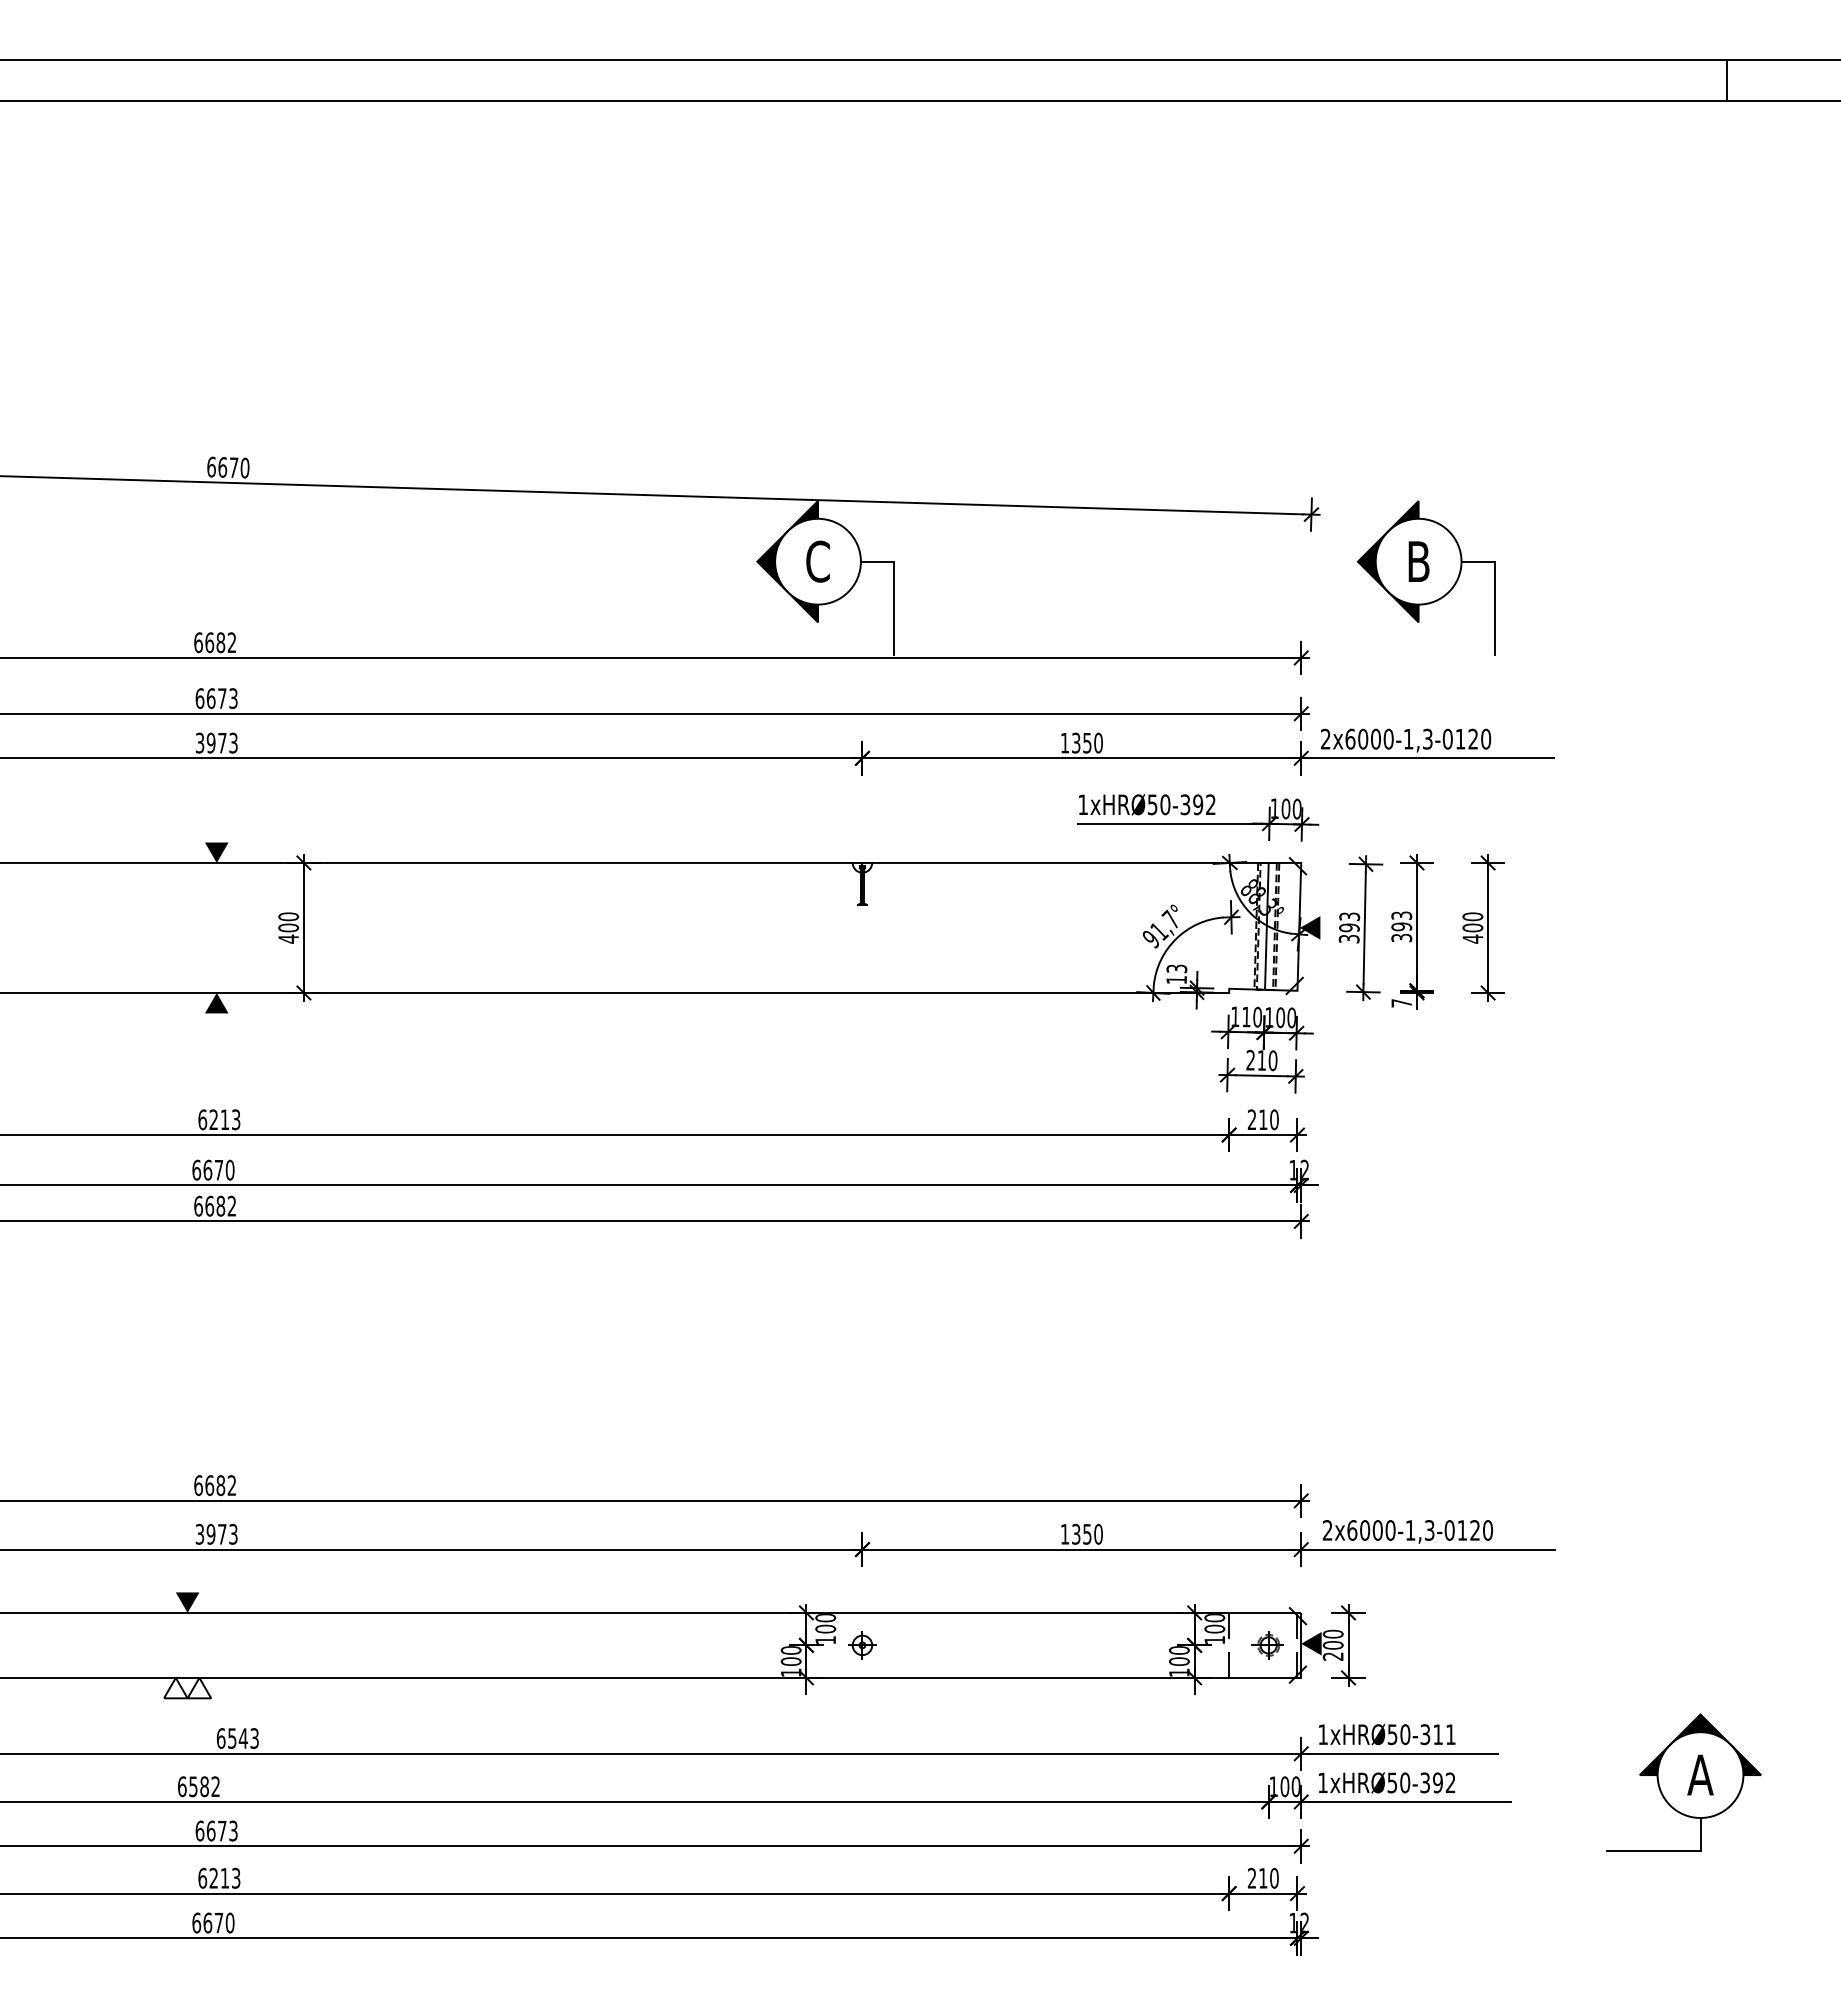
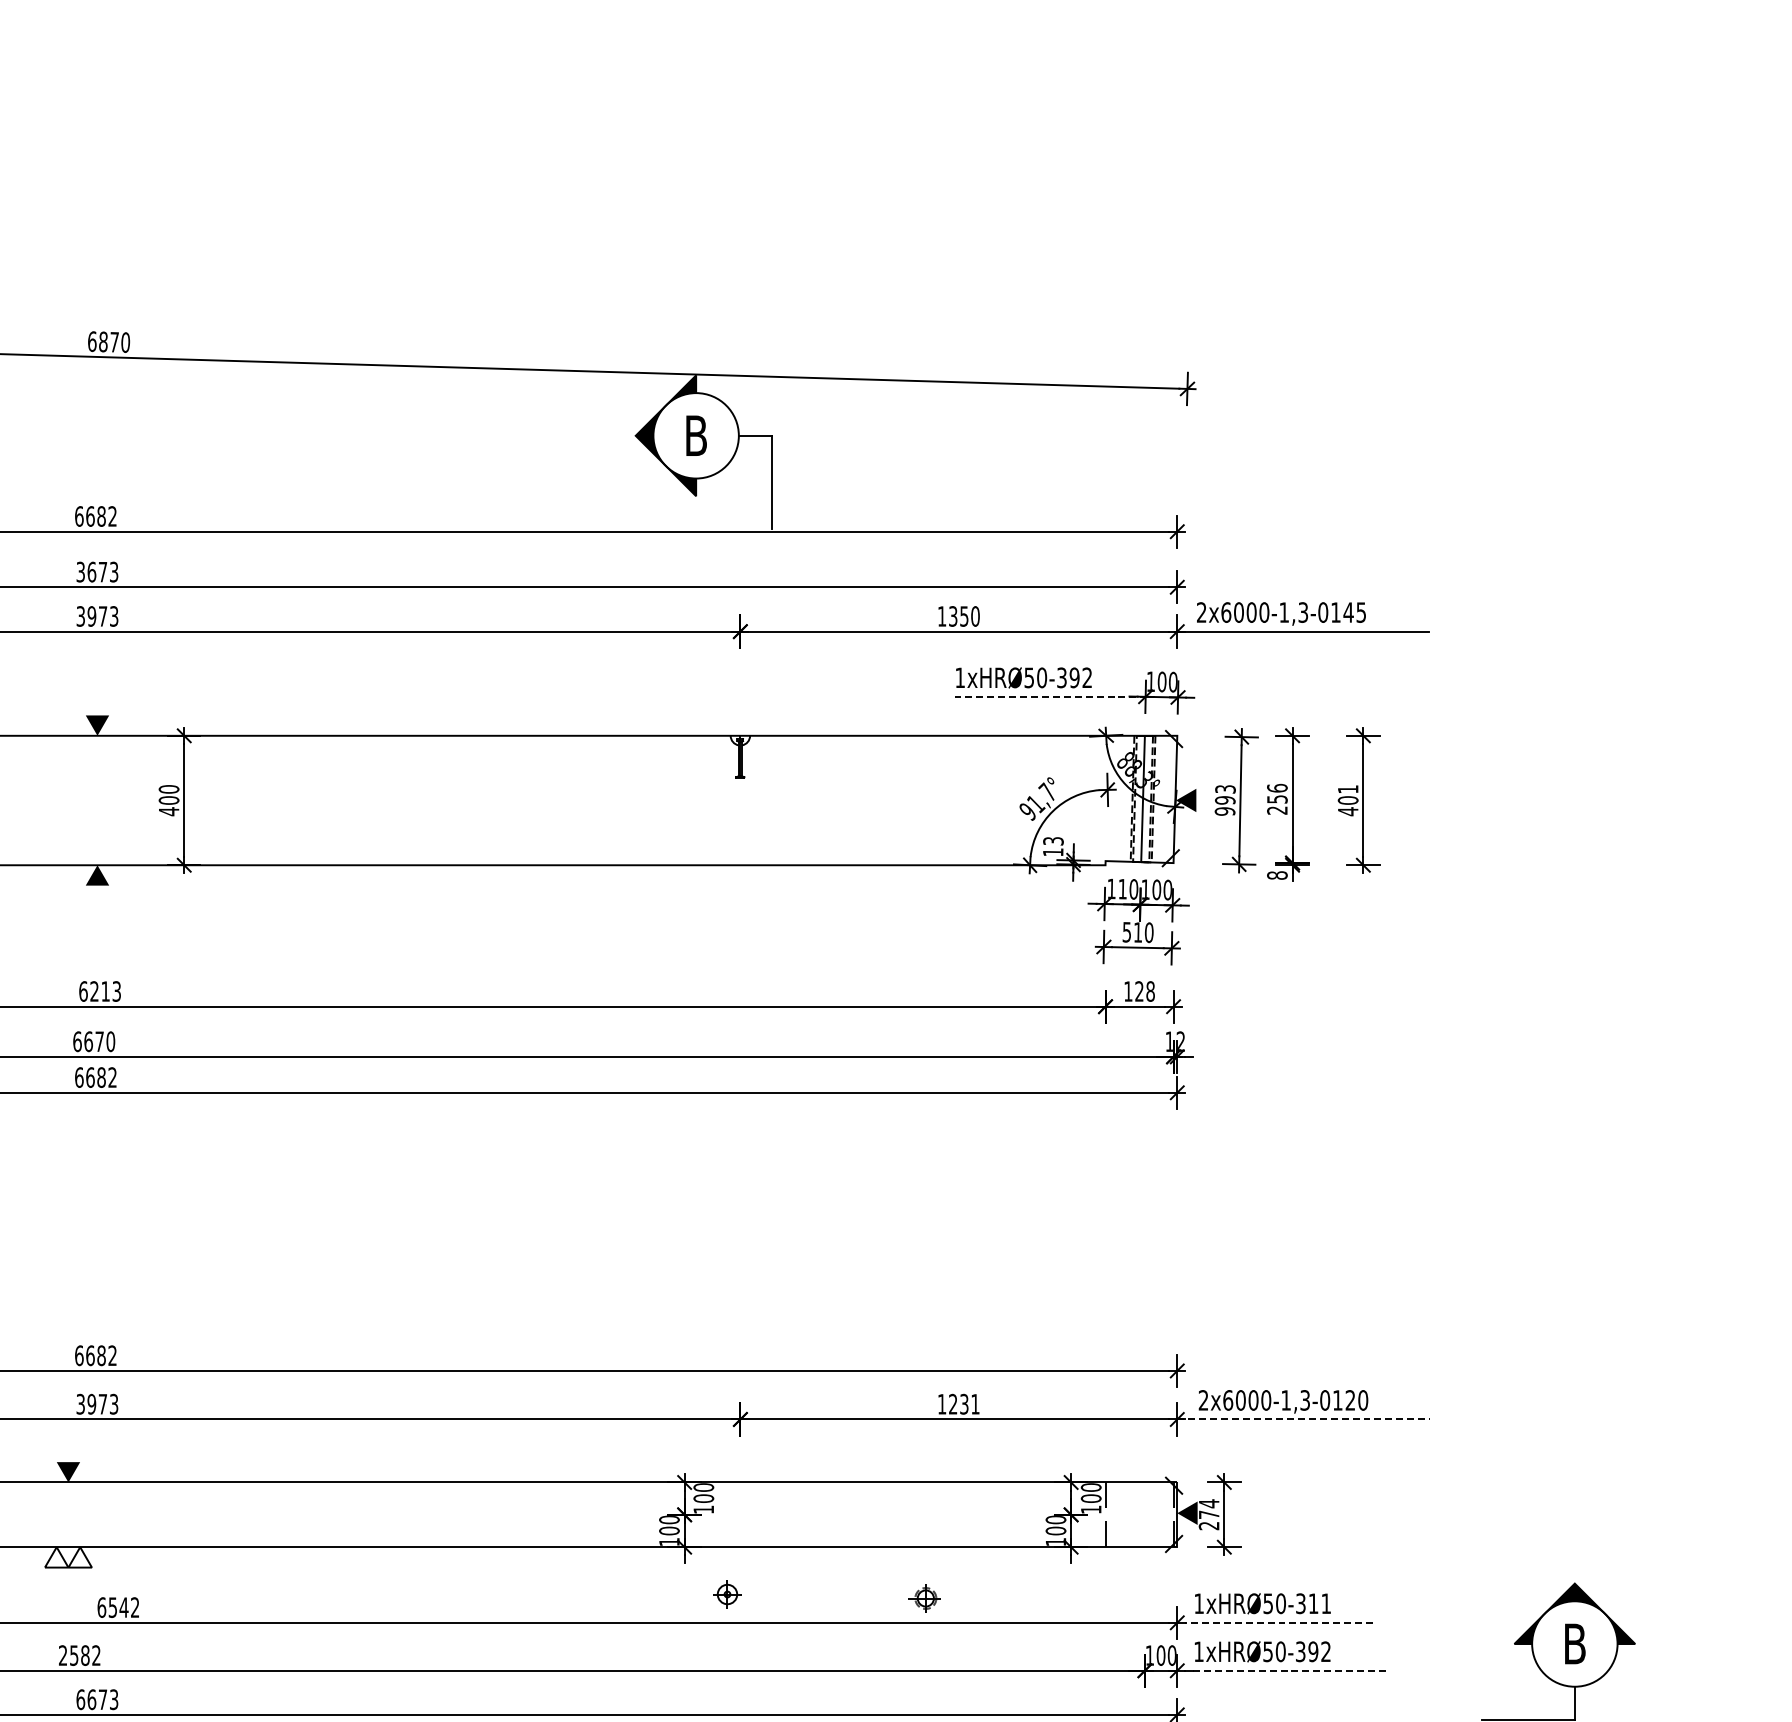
text: (222, 467) -> (103, 342), 6670 -> 6870
text: (817, 561) -> (695, 435), C -> B
part: (1425, 577) -> (1301, 451), removed
text: (199, 698) -> (80, 572), 6673 -> 3673
text: (1479, 738) -> (1354, 611), 2x6000-1,3-0120 -> 2x6000-1,3-0145
line: (1174, 823) -> (1051, 696), solid -> dashed
text: (1472, 916) -> (1347, 789), 400 -> 401
text: (1401, 926) -> (1277, 799), 393 -> 256
text: (1348, 938) -> (1224, 811), 393 -> 993
text: (1401, 1003) -> (1277, 875), 7 -> 8
text: (1250, 1059) -> (1126, 931), 210 -> 510
text: (1262, 1119) -> (1138, 991), 210 -> 128
text: (1087, 1533) -> (964, 1403), 1350 -> 1231
line: (1428, 1549) -> (1304, 1419), solid -> dashed
text: (1332, 1639) -> (1208, 1508), 200 -> 274
part: (862, 1645) -> (727, 1594), moved
part: (1267, 1645) -> (924, 1598), moved
text: (254, 1738) -> (135, 1607), 6543 -> 6542
line: (1403, 1753) -> (1279, 1622), solid -> dashed
text: (1700, 1774) -> (1574, 1643), A -> B
text: (182, 1786) -> (63, 1655), 6582 -> 2582
line: (1414, 1801) -> (1290, 1670), solid -> dashed

